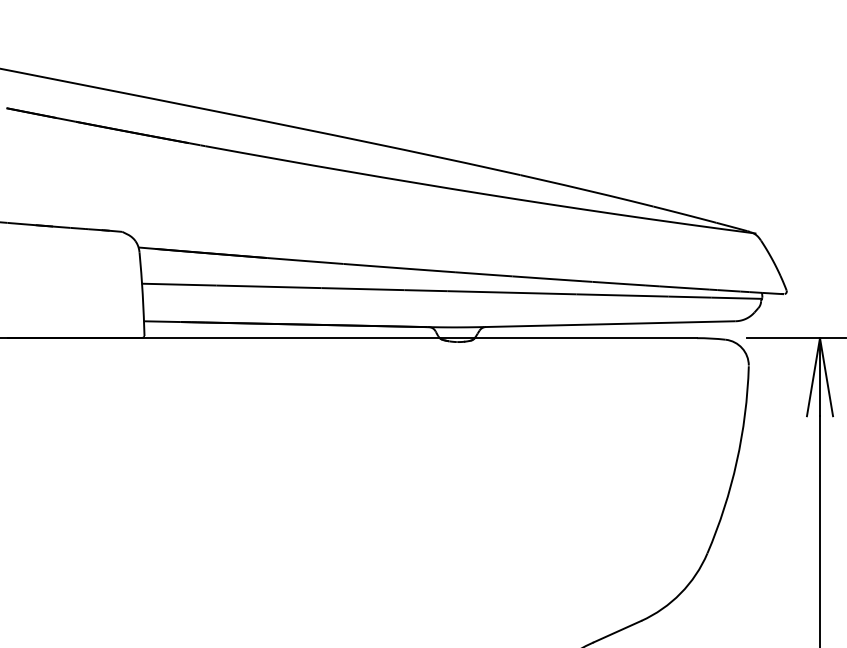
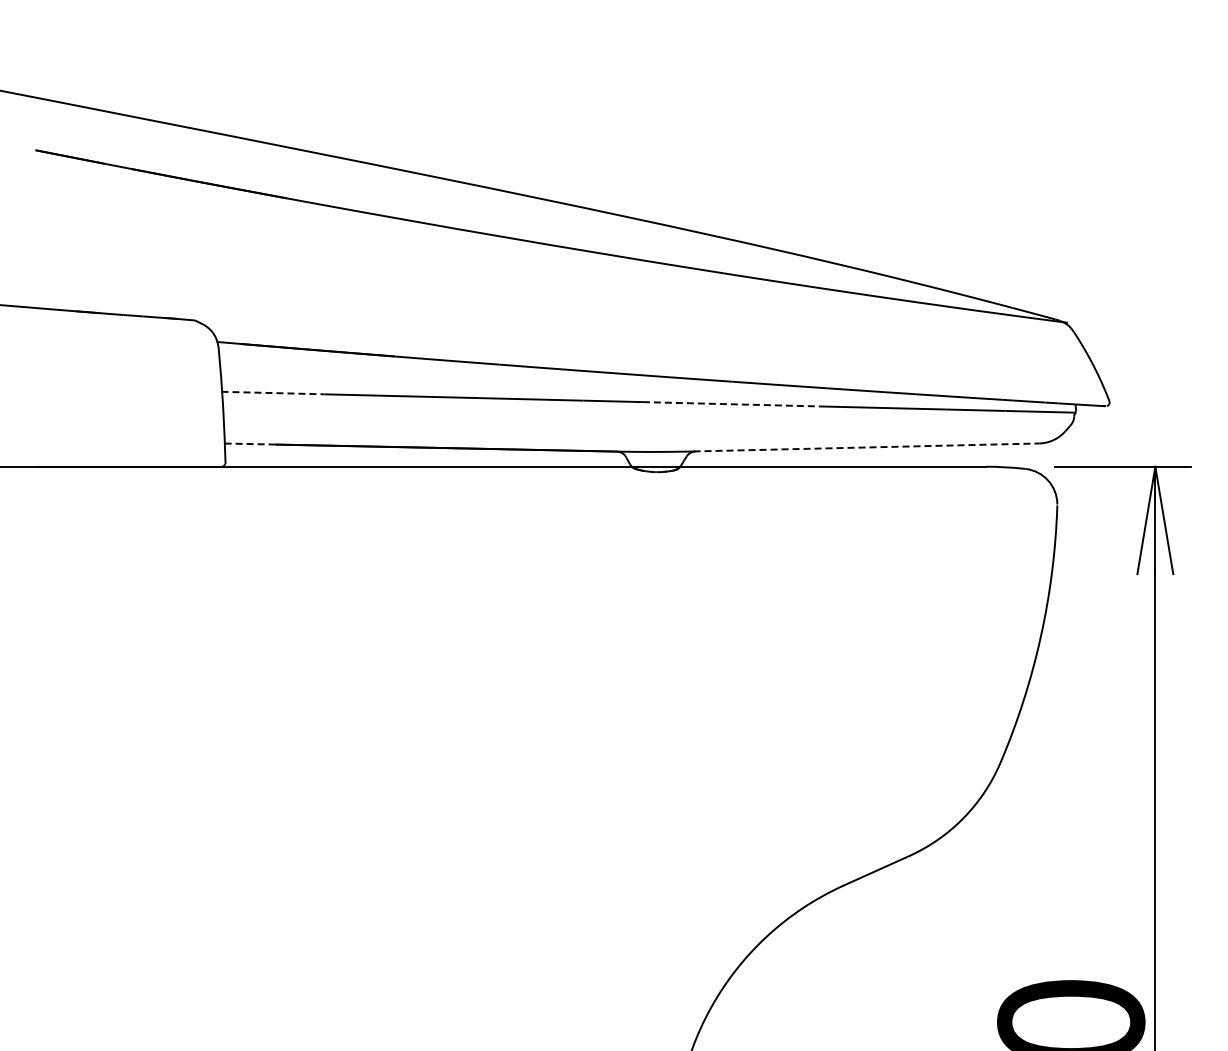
line: (179, 284) -> (273, 393), solid -> dashed
line: (512, 292) -> (731, 404), solid -> dashed
line: (162, 321) -> (250, 444), solid -> dashed
line: (610, 324) -> (866, 447), solid -> dashed

